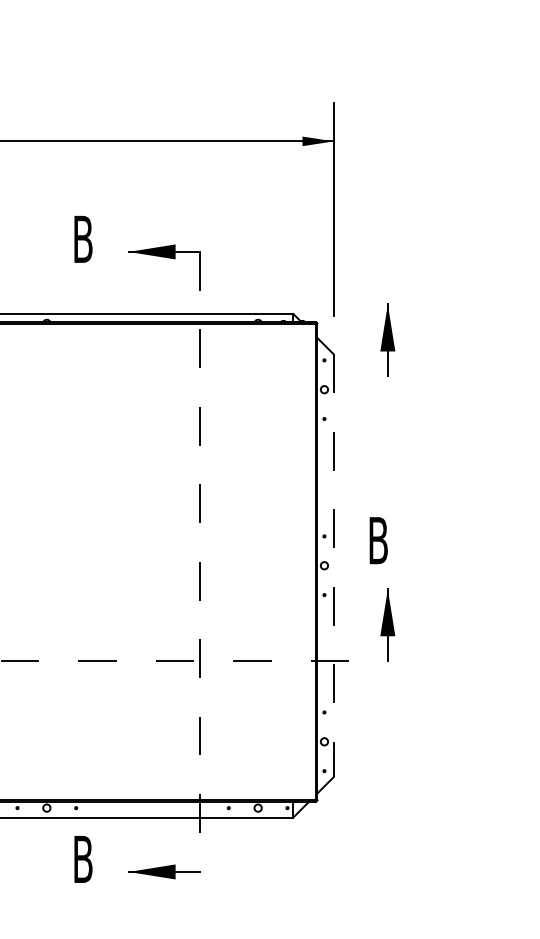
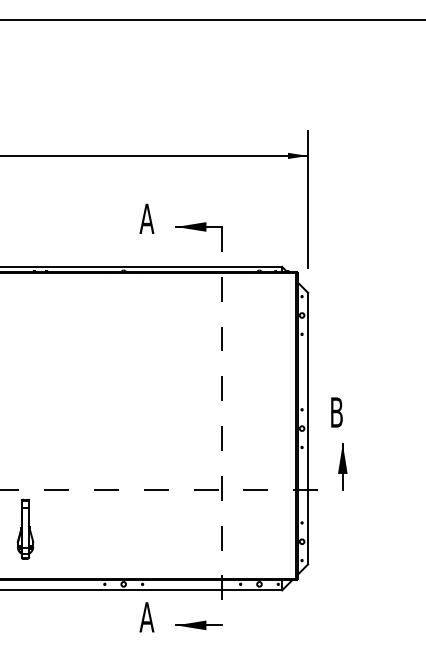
text: (82, 238) -> (146, 218), B -> A
part: (387, 339) -> (342, 283), removed
line: (334, 565) -> (308, 428), dashed -> solid
text: (82, 859) -> (146, 617), B -> A

